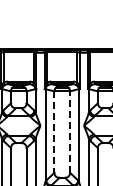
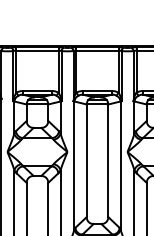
line: (54, 132) -> (86, 161), dashed -> solid
line: (70, 132) -> (108, 161), dashed -> solid

